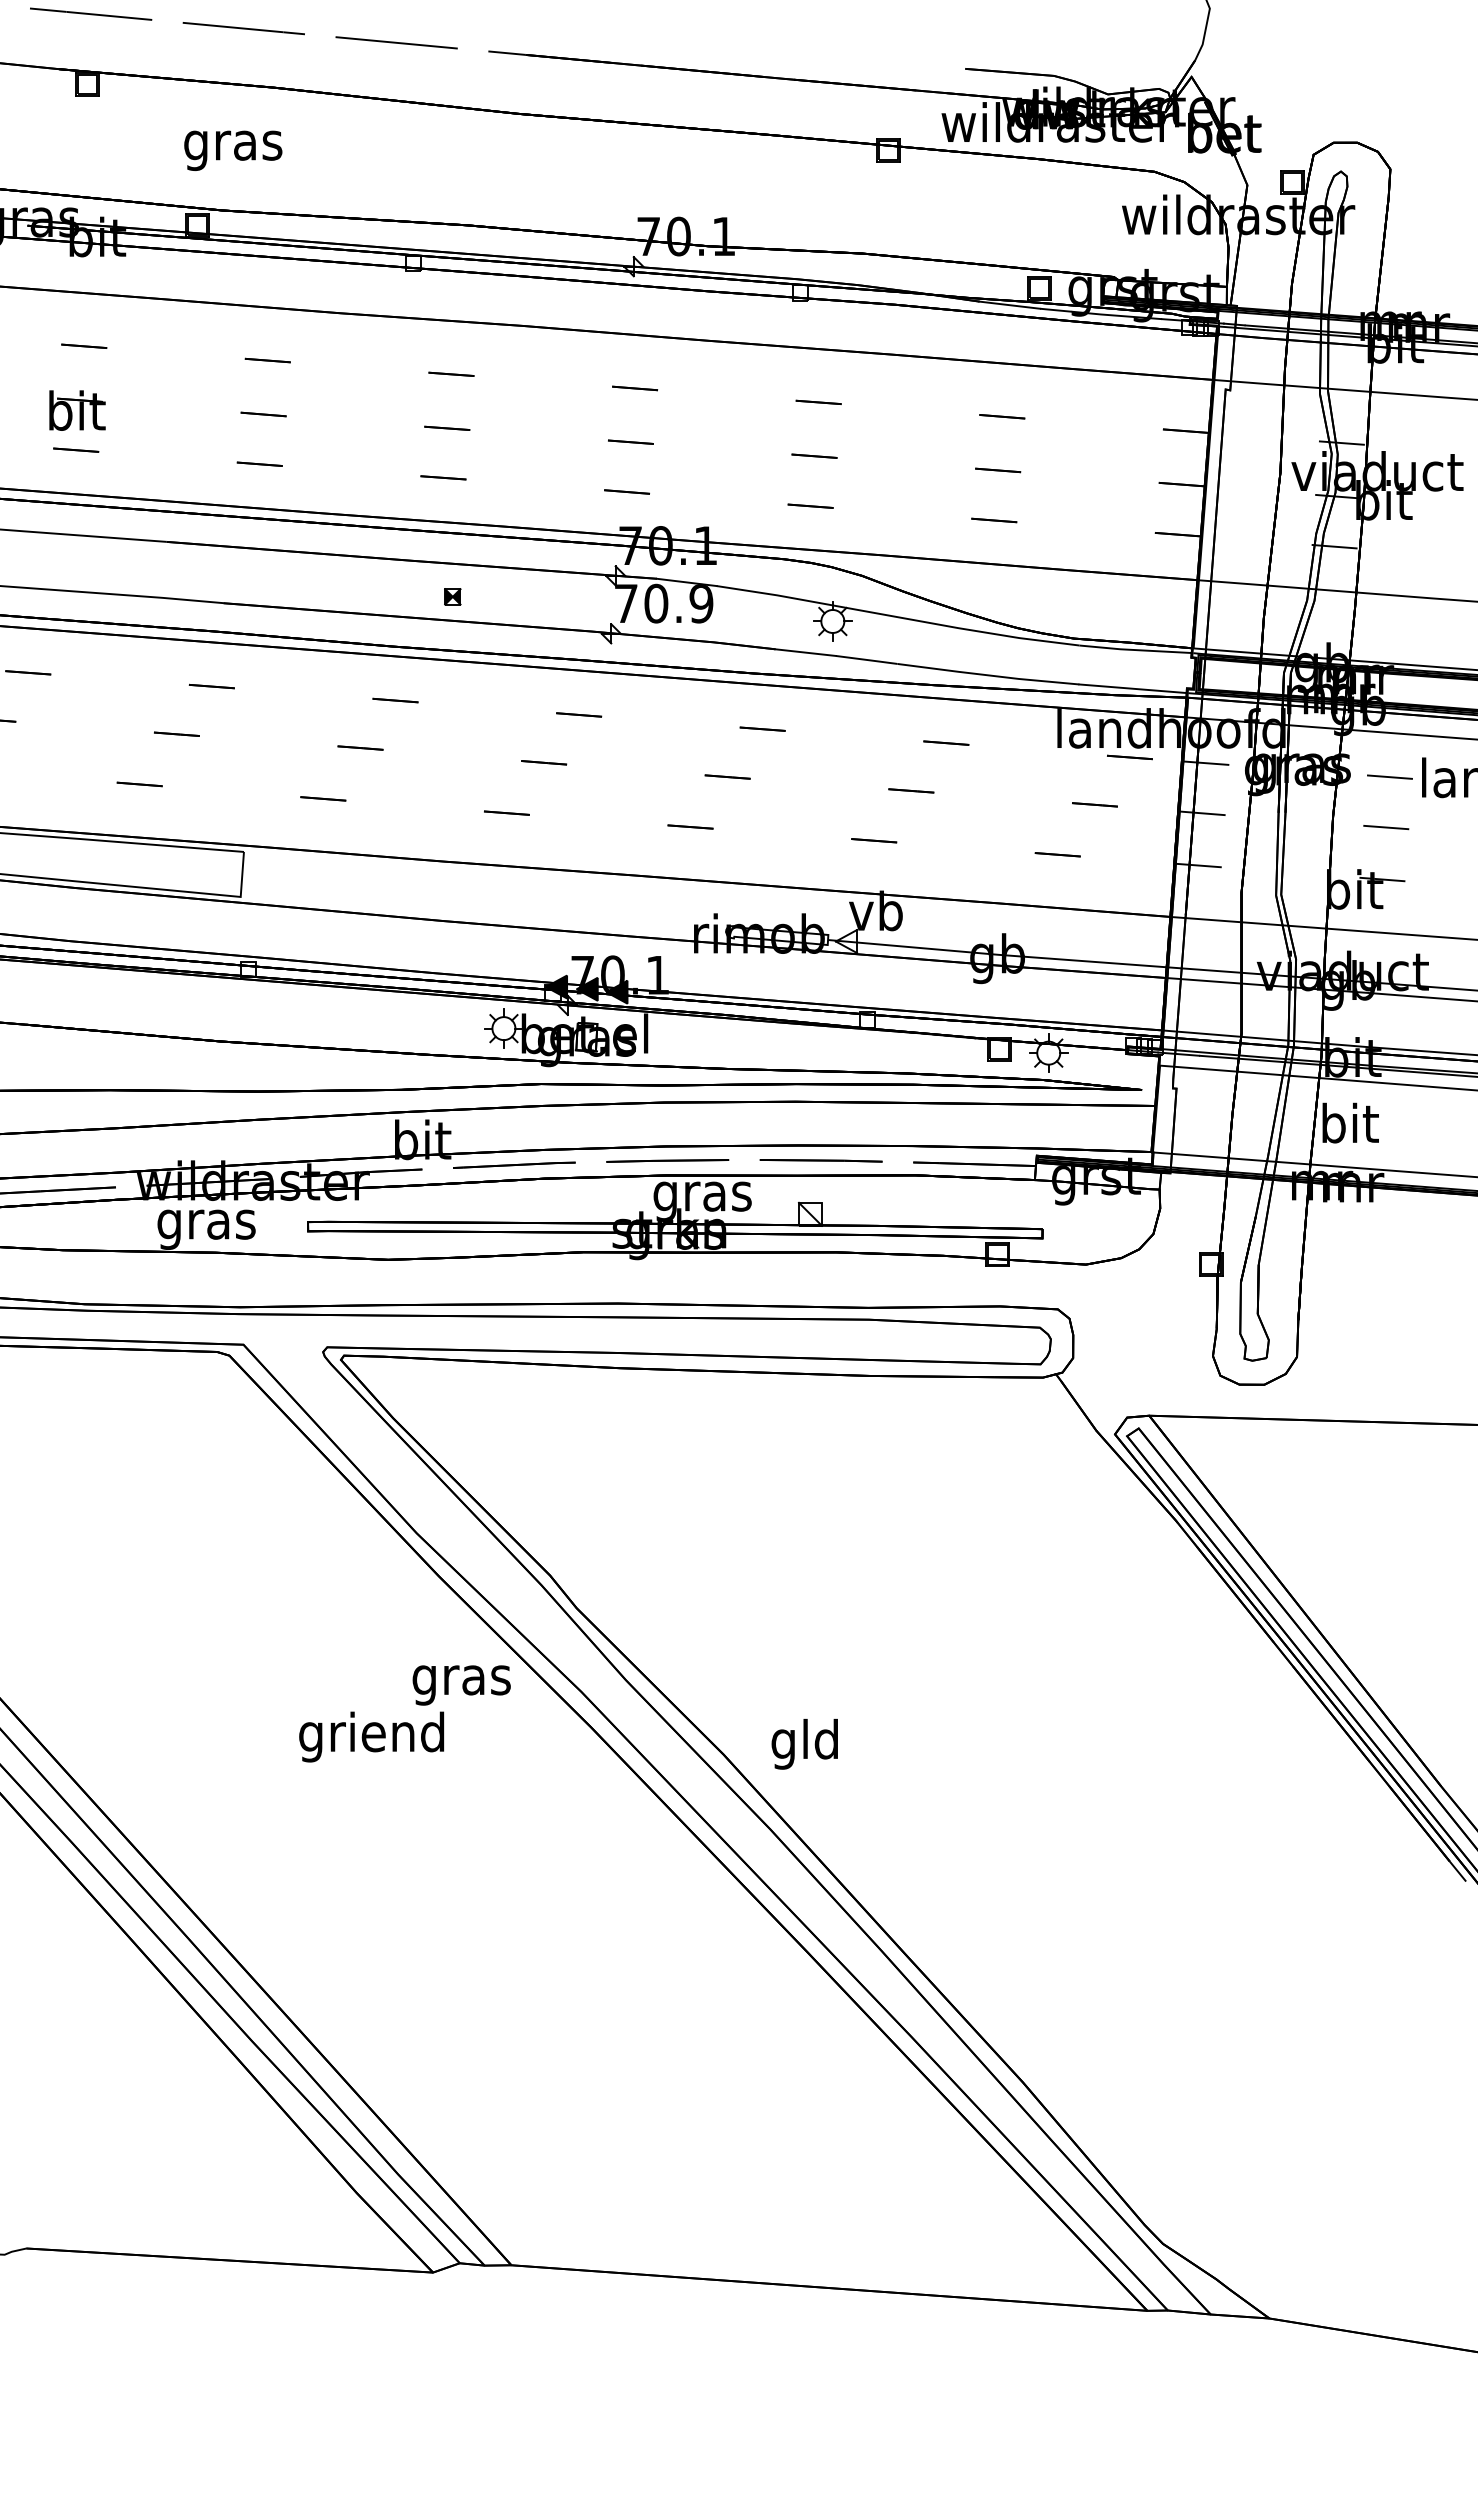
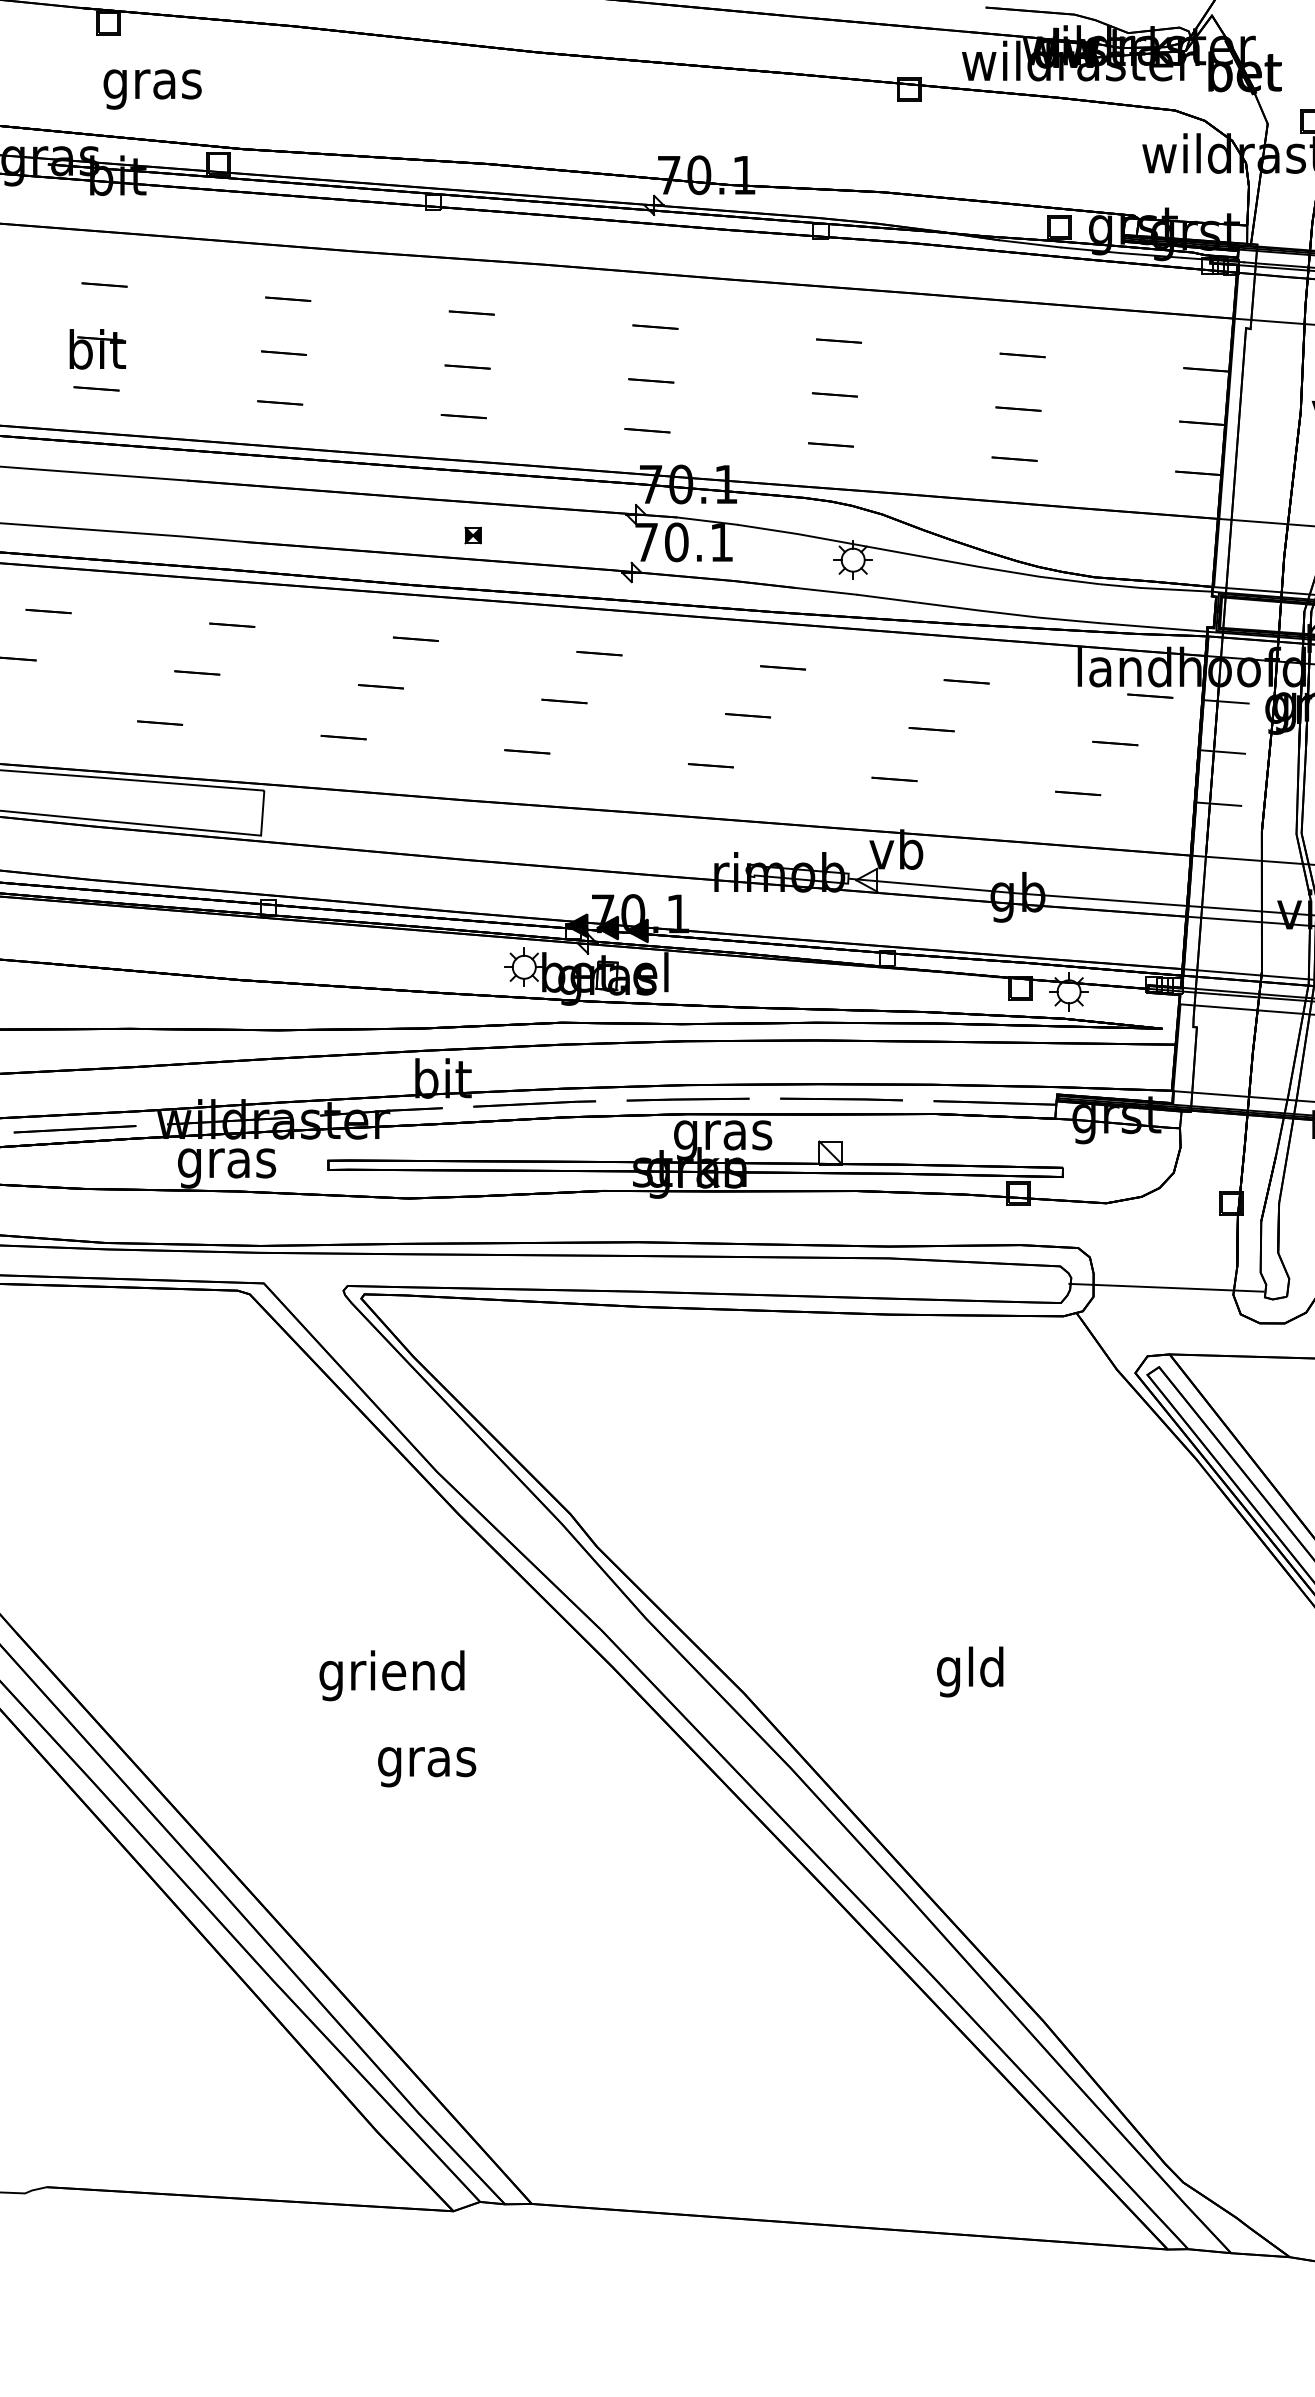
text: (233, 150) -> (152, 89), moved
text: (701, 603) -> (721, 542), 70.9 -> 70.1
line: (1146, 1348) -> (1166, 1287), added
text: (461, 1685) -> (426, 1767), moved
text: (804, 1744) -> (969, 1672), moved

